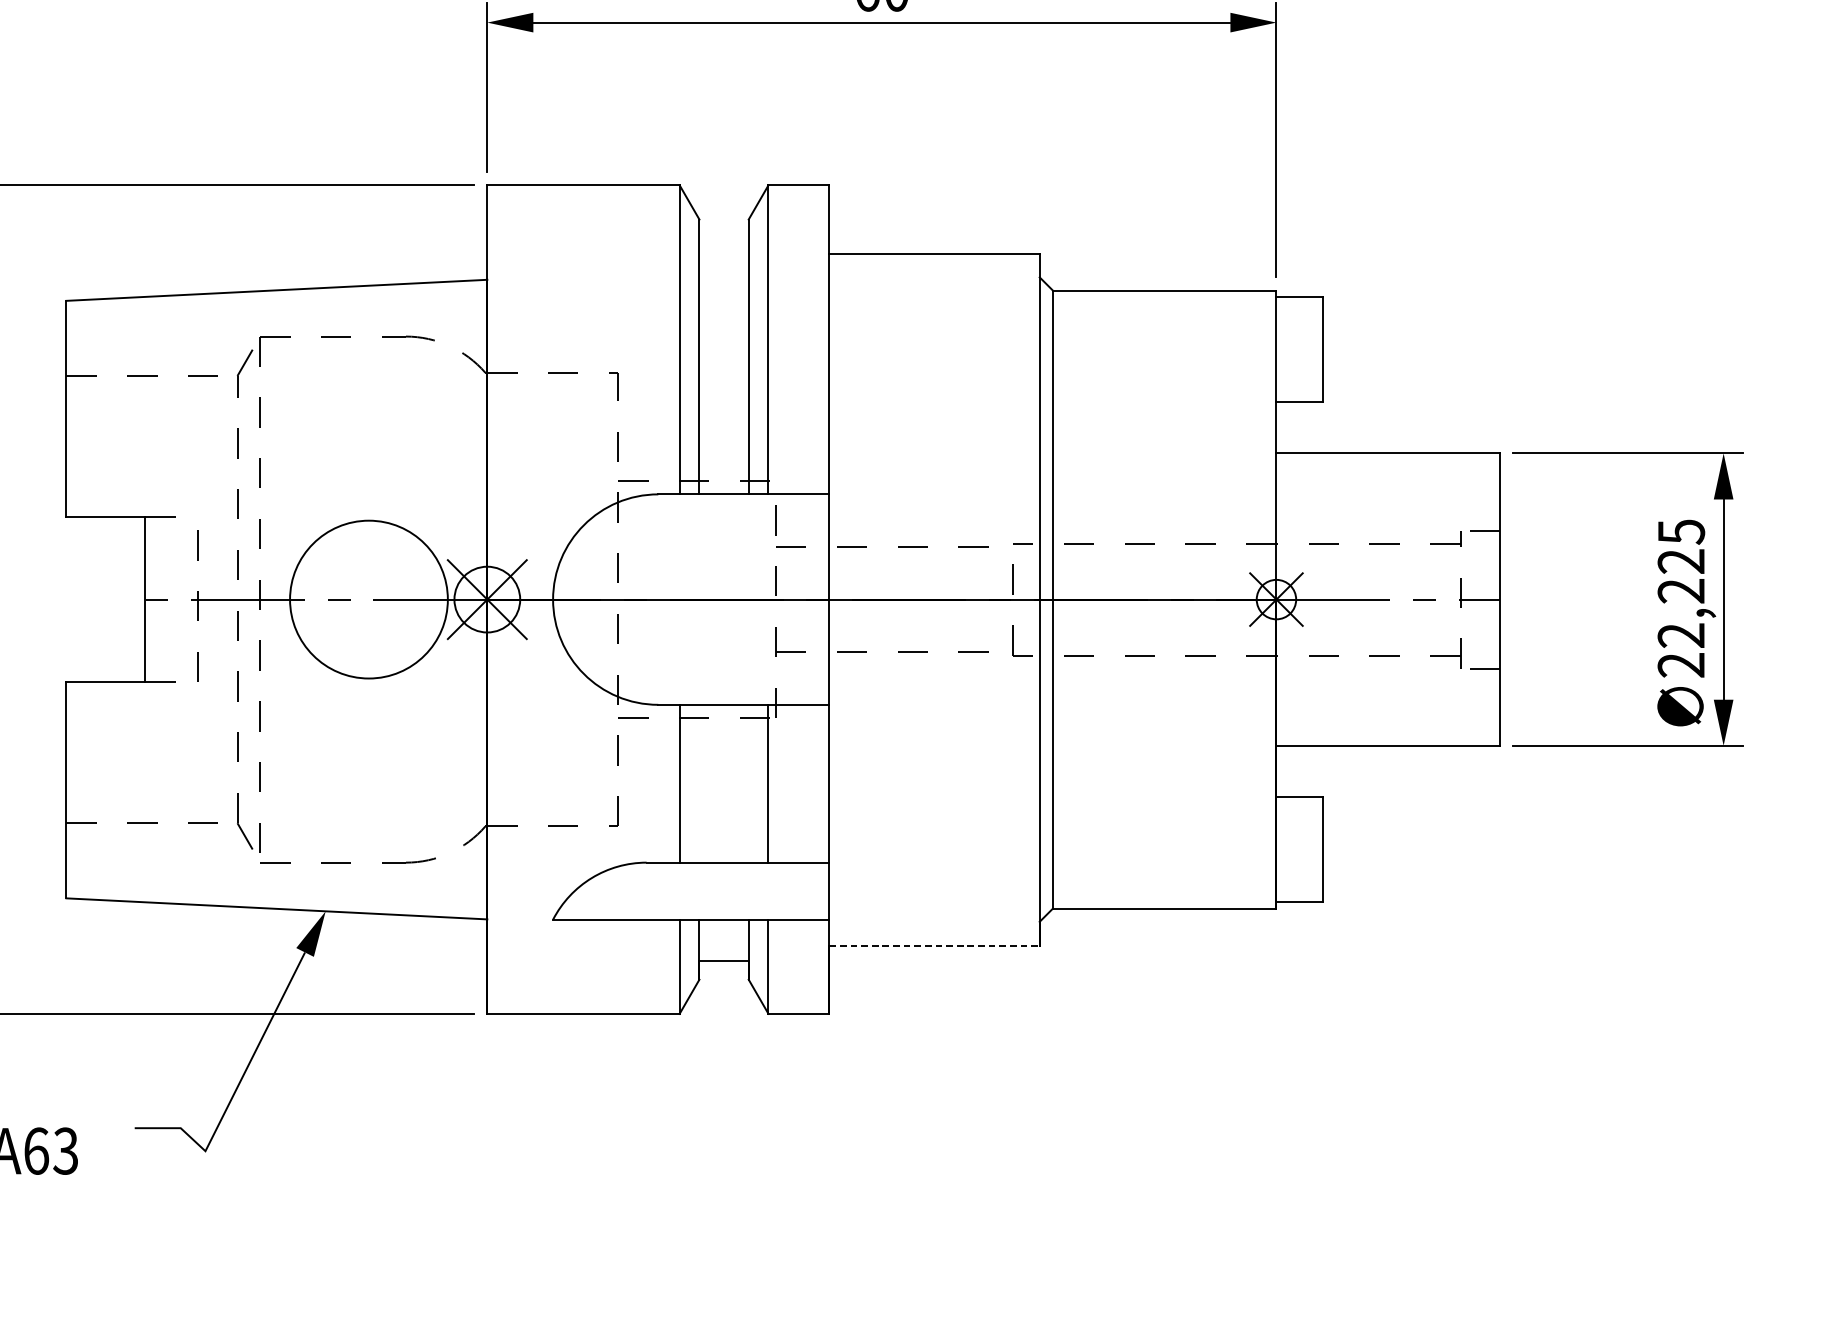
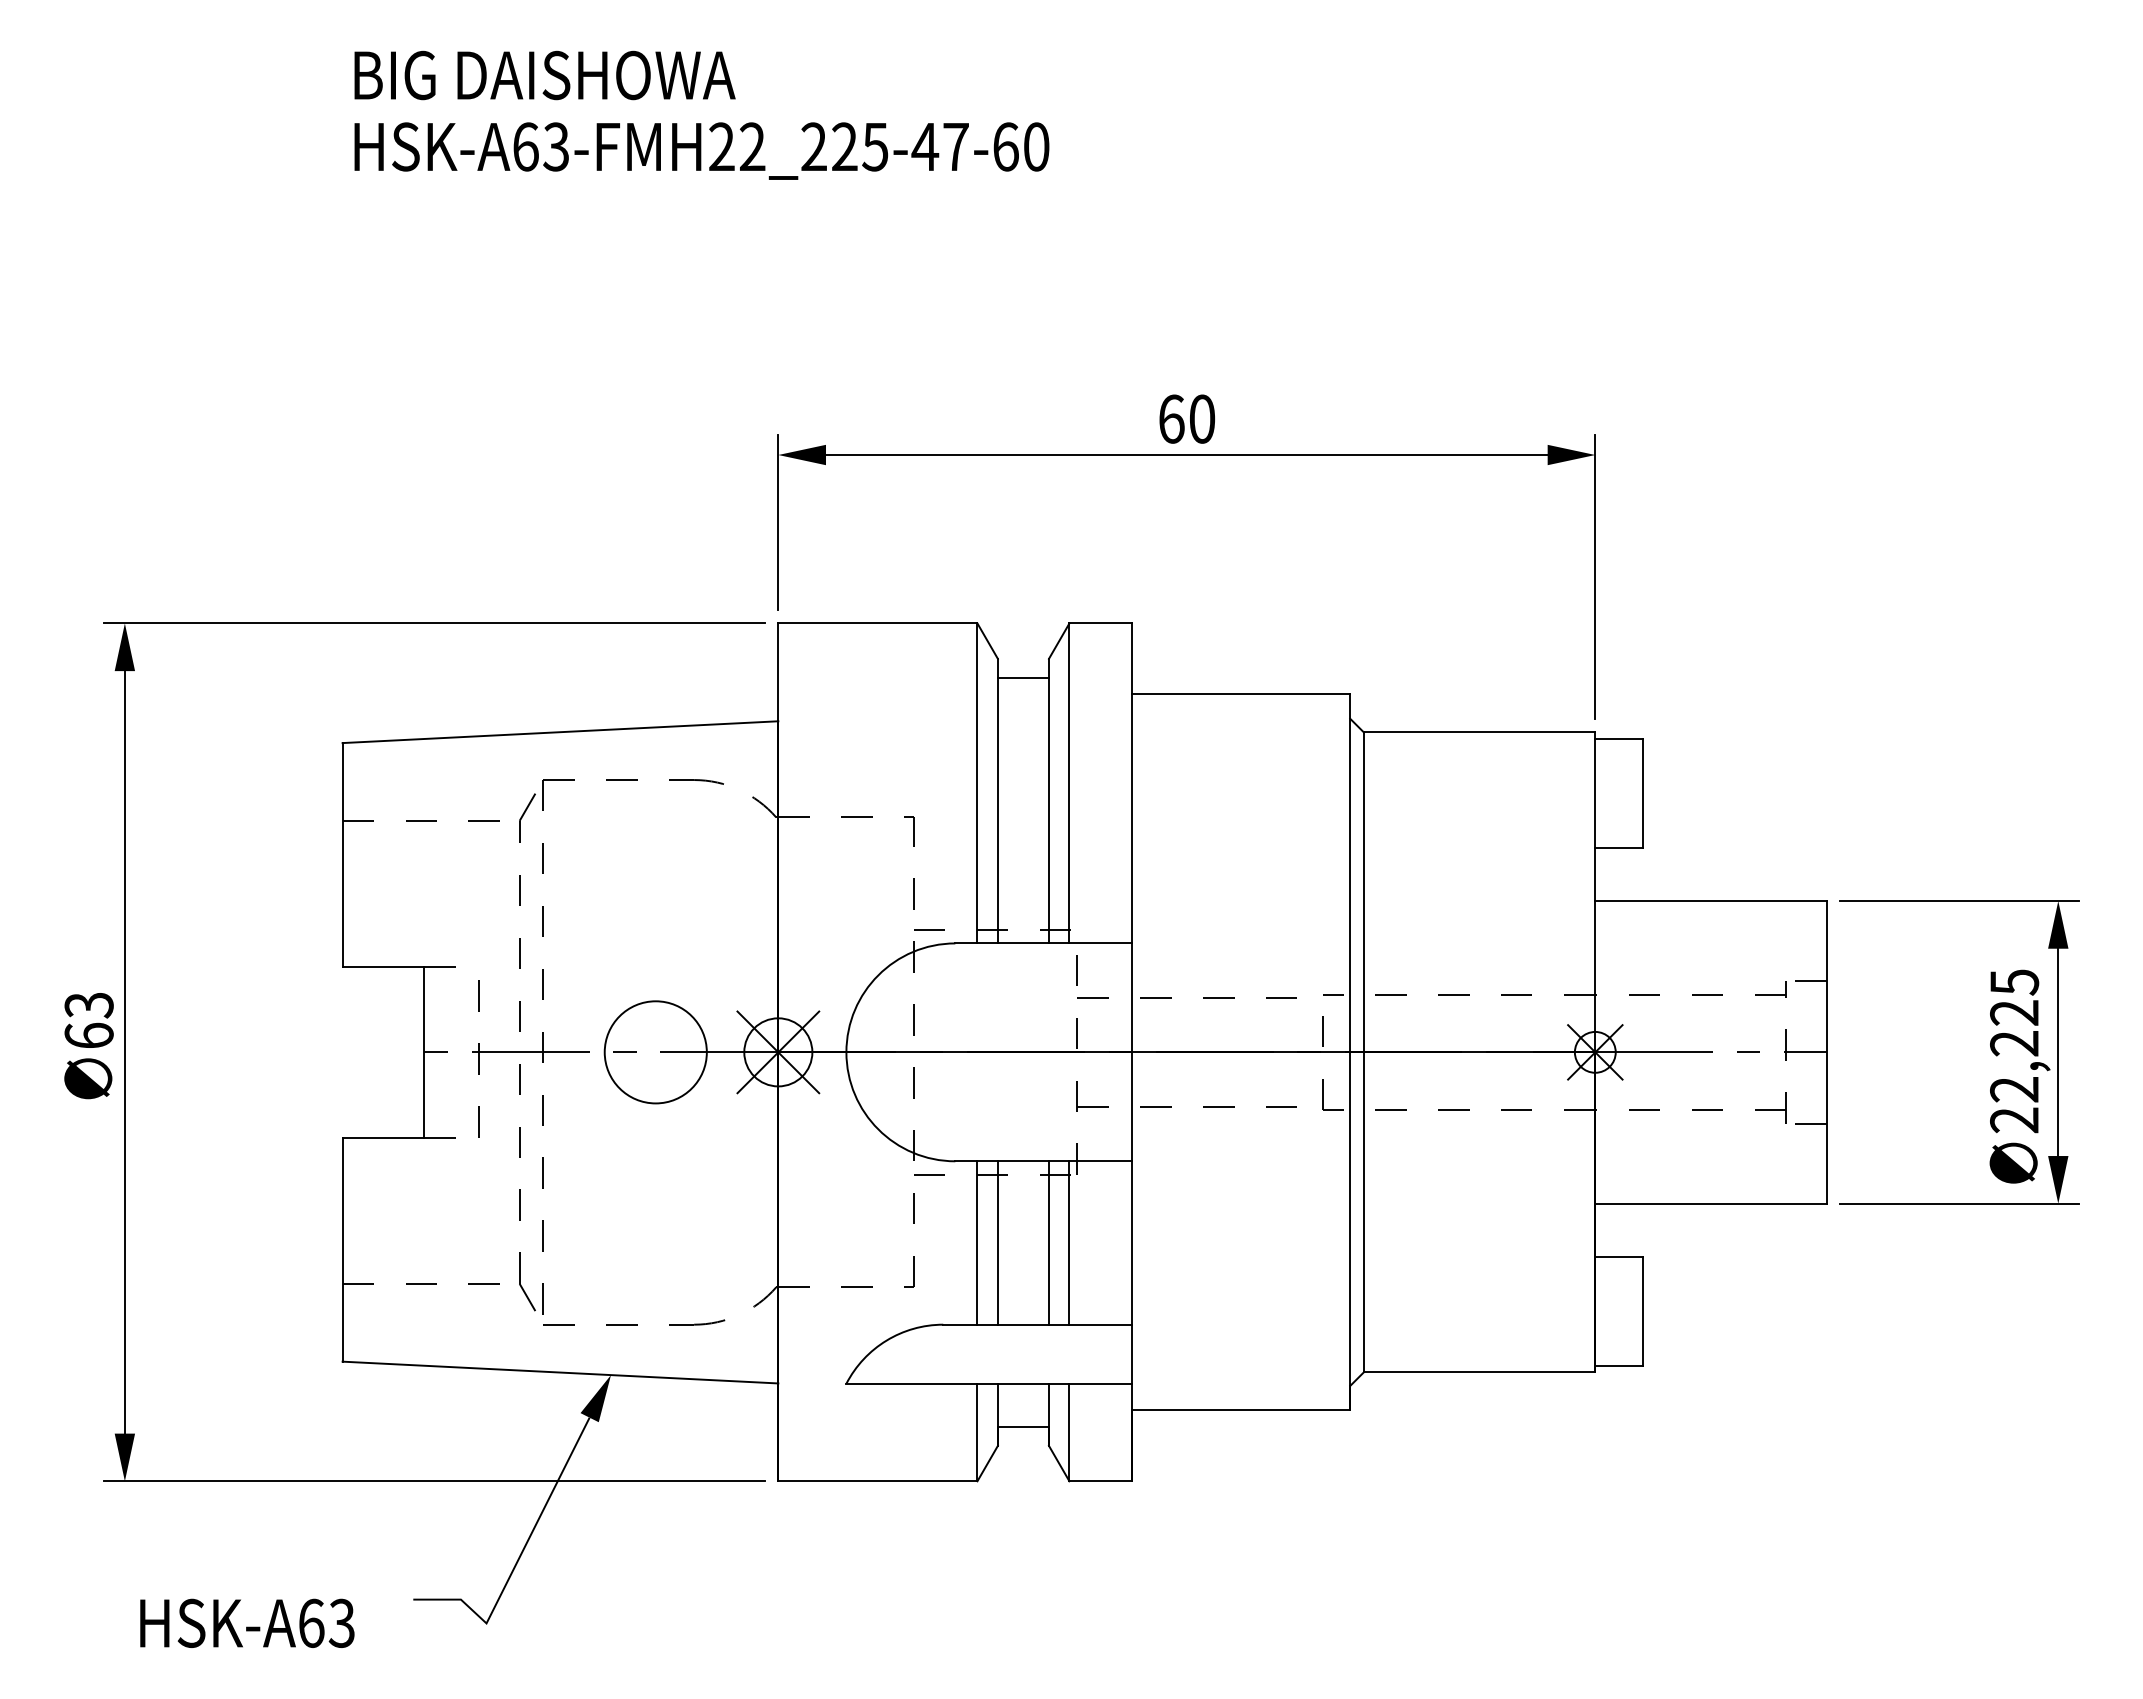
line: (723, 237) -> (1022, 677), added
circle: (368, 599) -> (655, 1052), size x0.62
line: (699, 783) -> (997, 1242), added
line: (748, 783) -> (1048, 1242), added
line: (934, 945) -> (1241, 1410), dashed -> solid

